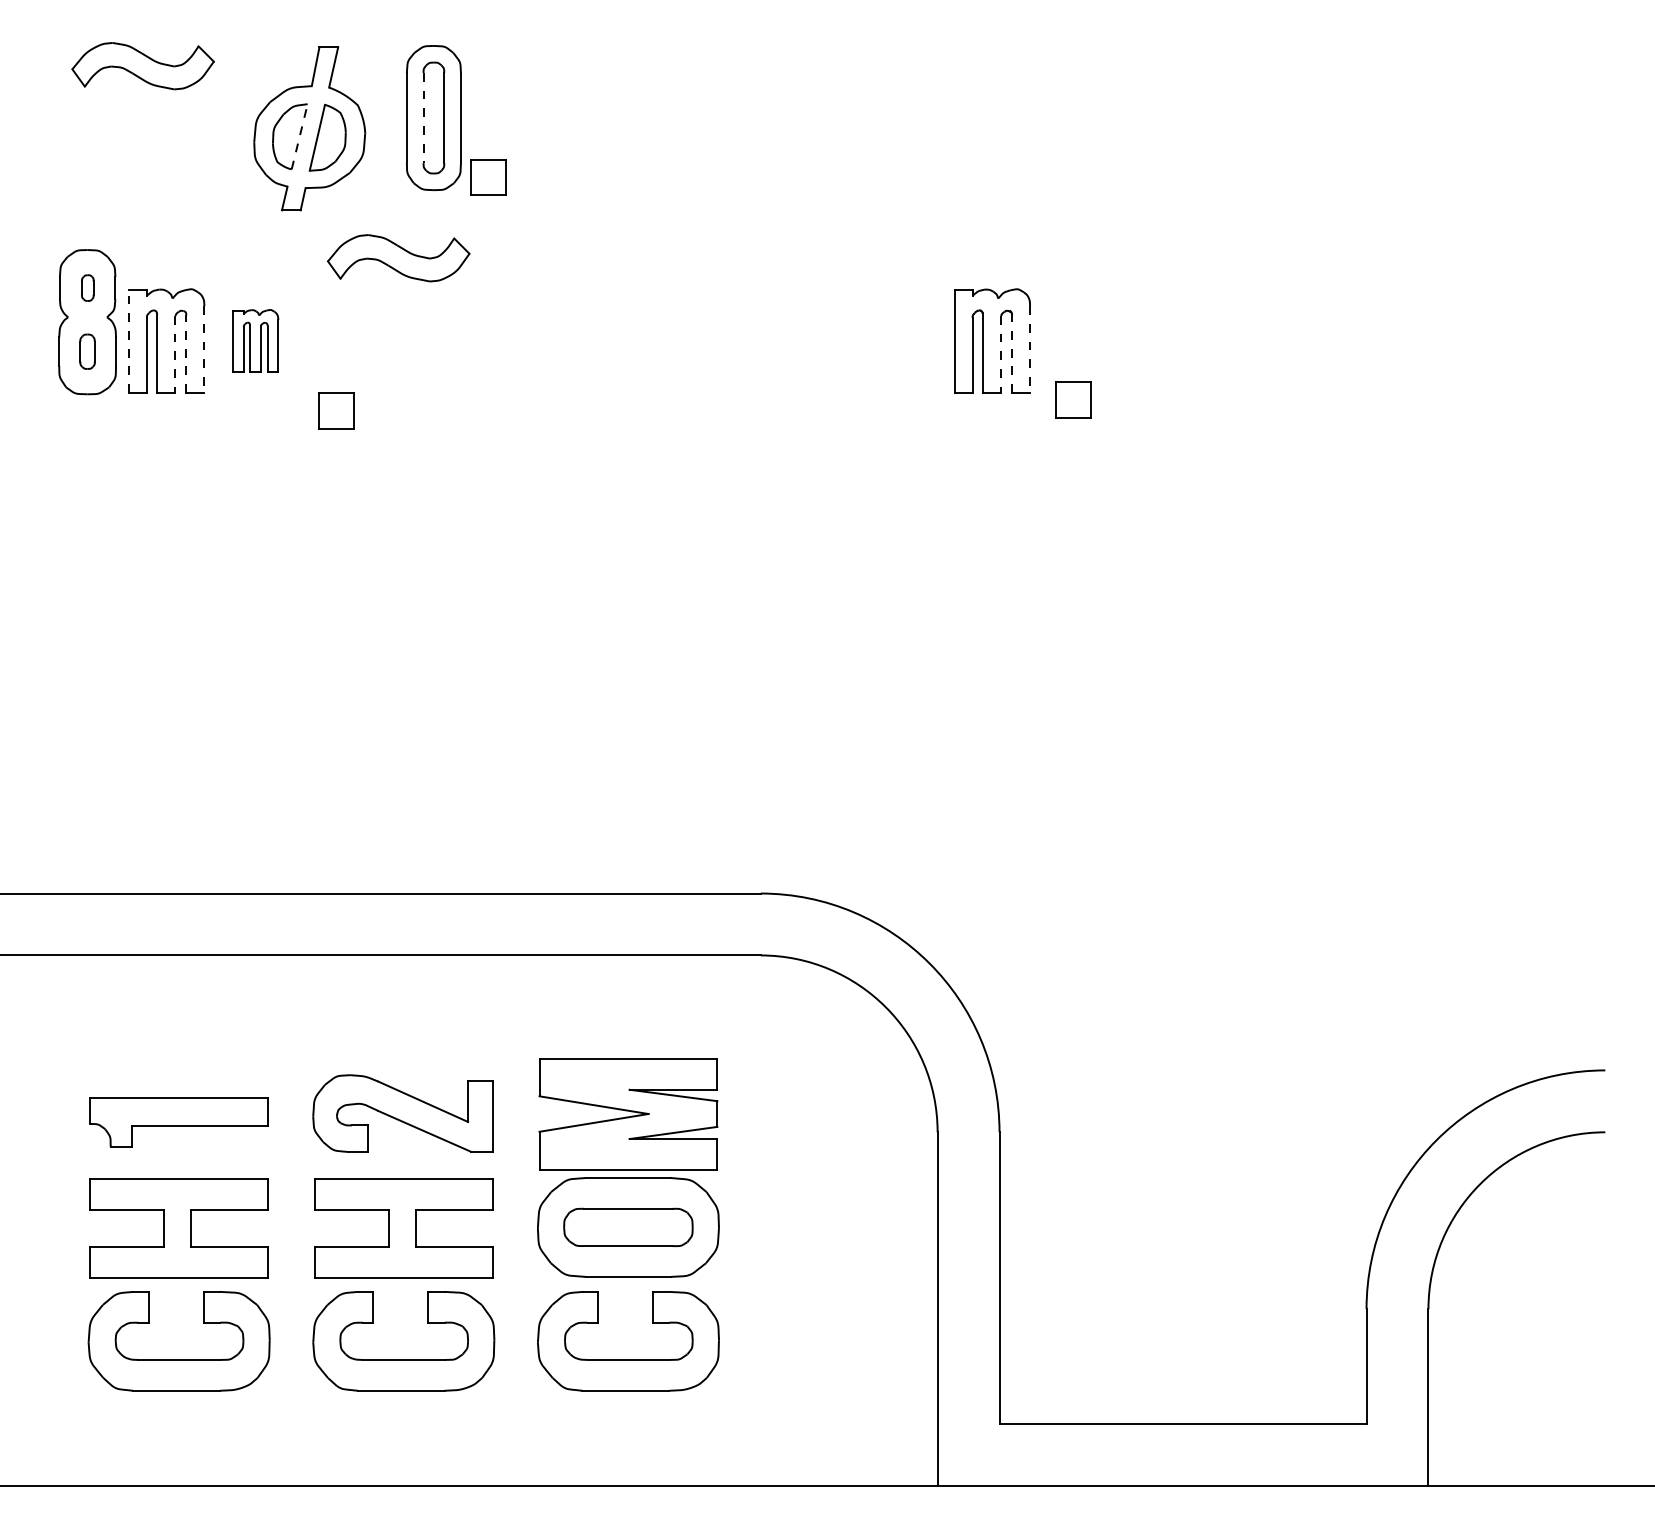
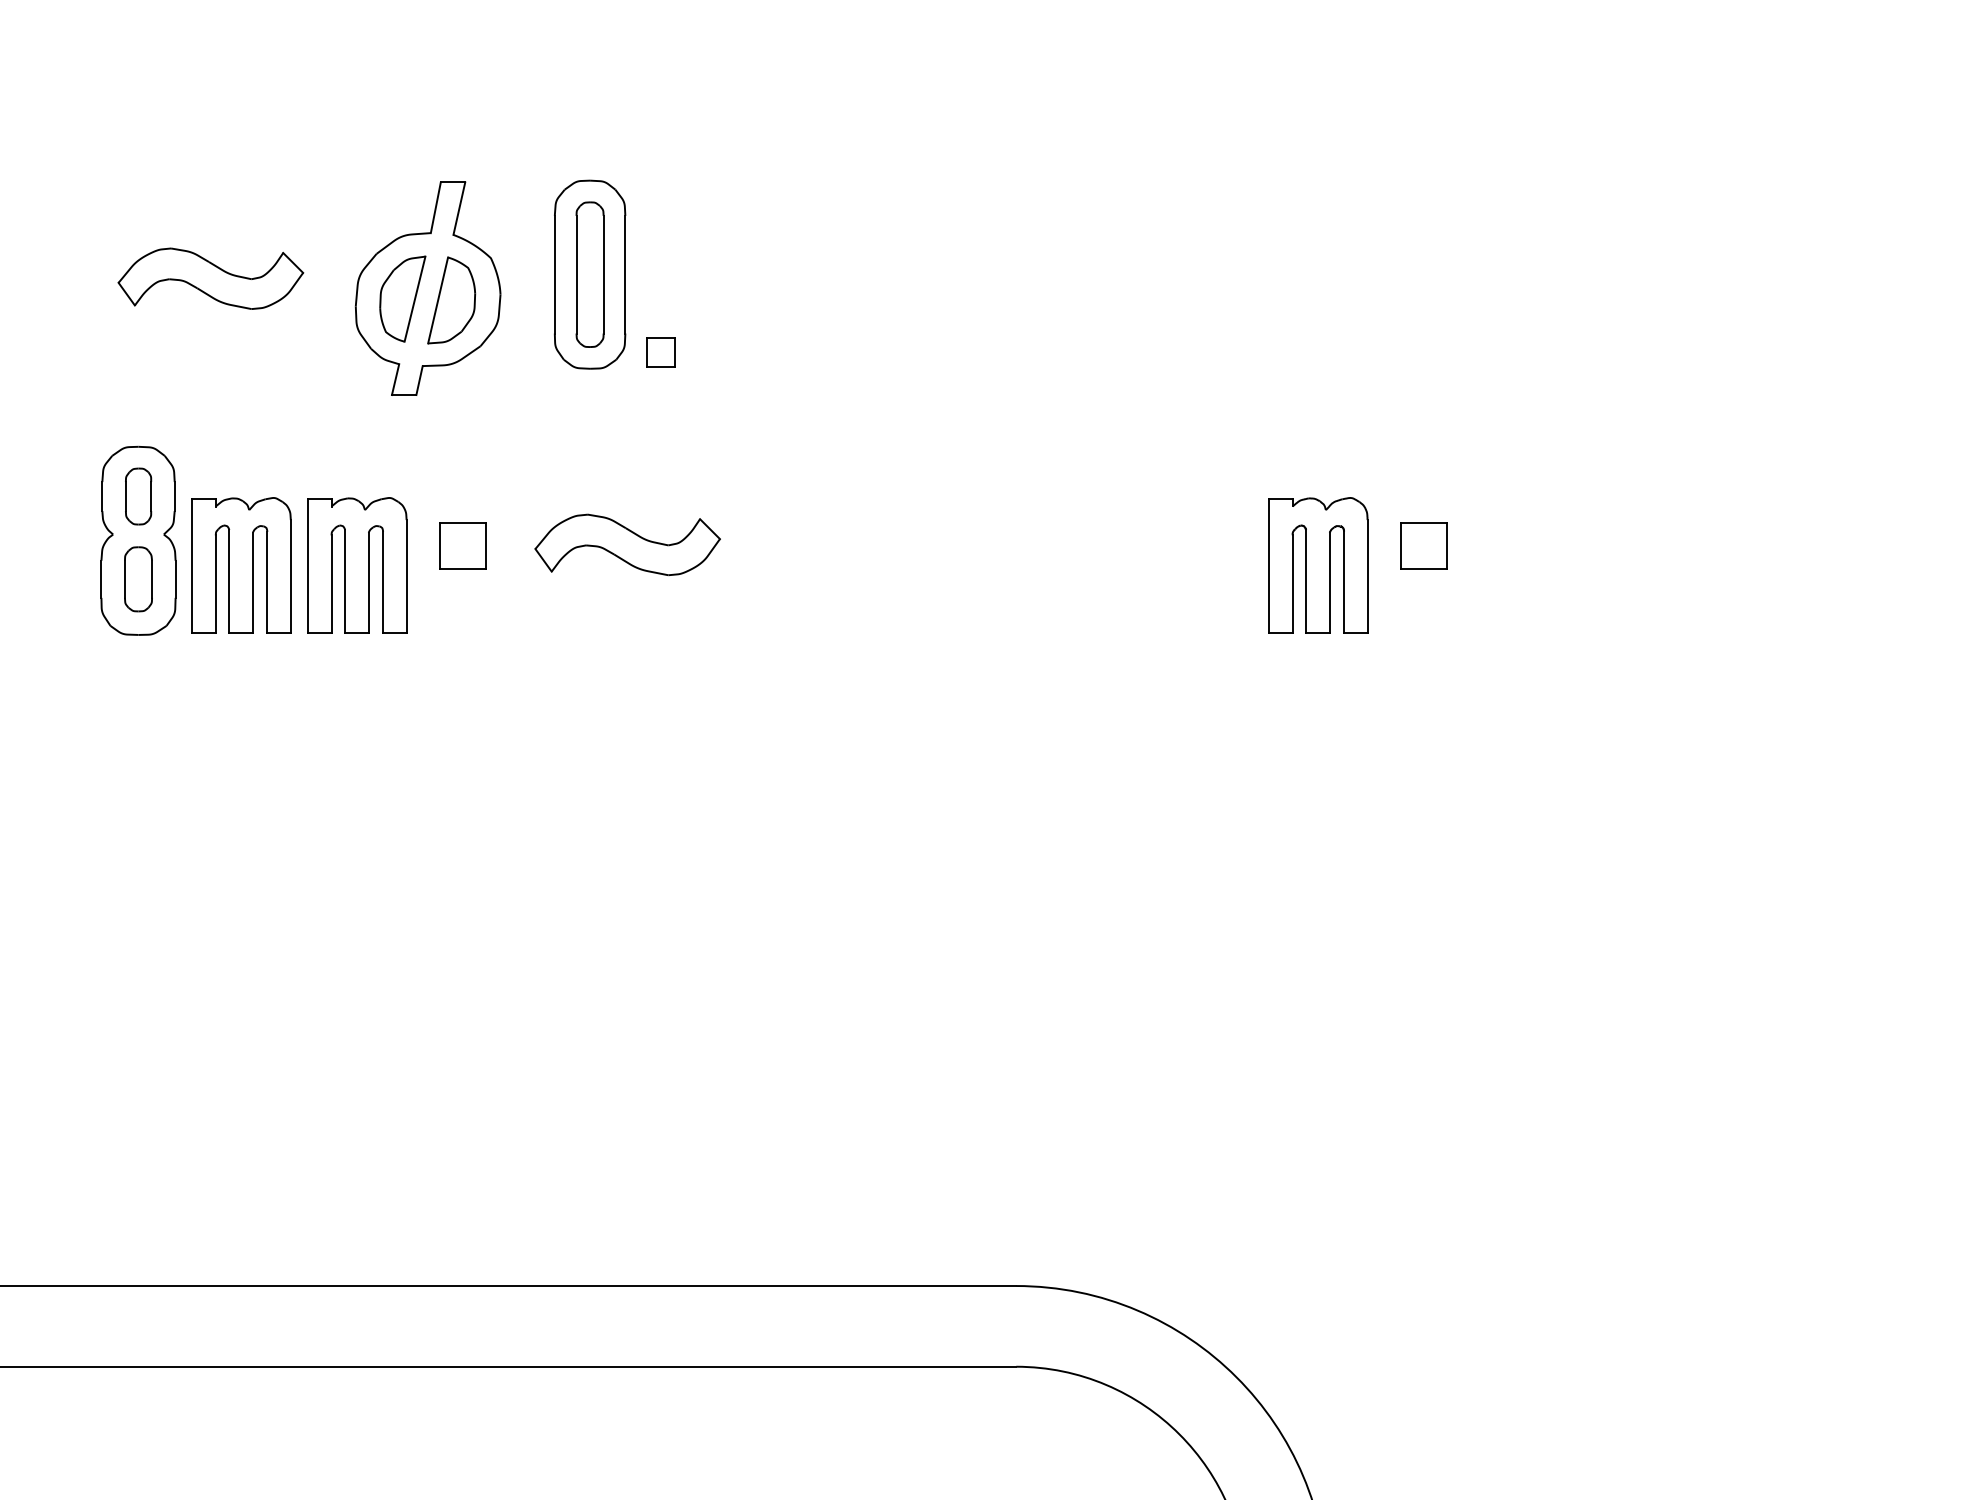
part: (142, 66) -> (210, 279), moved
line: (423, 118) -> (576, 275), dashed -> solid
line: (299, 136) -> (414, 298), dashed -> solid
part: (487, 177) -> (659, 352), size x0.62
part: (398, 258) -> (627, 545), moved
part: (87, 287) -> (138, 495), size x1.67
part: (255, 340) -> (357, 564), size x1.67
line: (128, 341) -> (191, 566), dashed -> solid
line: (204, 350) -> (290, 577), dashed -> solid
line: (1030, 350) -> (1368, 577), dashed -> solid
part: (87, 351) -> (138, 579), size x1.43
line: (175, 354) -> (253, 583), dashed -> solid
line: (186, 354) -> (267, 583), dashed -> solid
line: (1001, 354) -> (1330, 583), dashed -> solid
line: (1012, 354) -> (1344, 583), dashed -> solid
part: (1073, 399) -> (1424, 545), moved
part: (336, 410) -> (463, 545), moved

